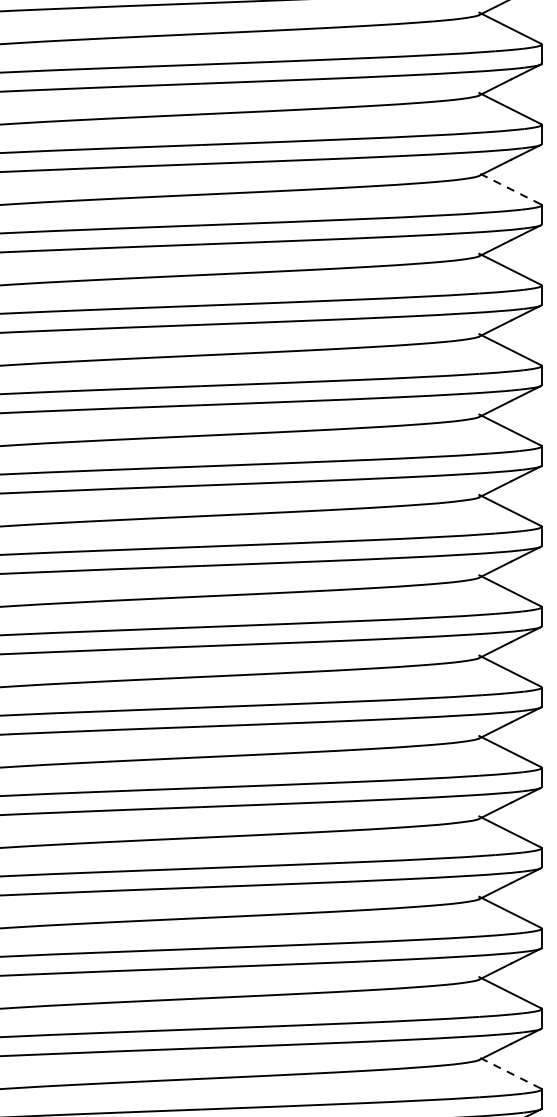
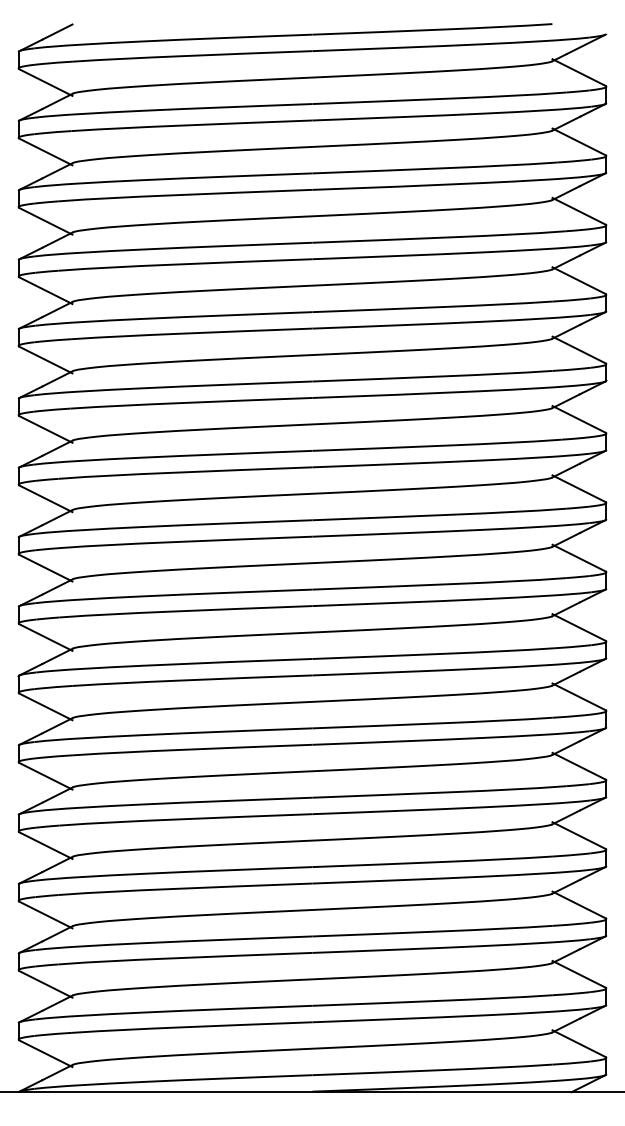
line: (510, 189) -> (579, 211), dashed -> solid
line: (510, 1073) -> (579, 974), dashed -> solid

